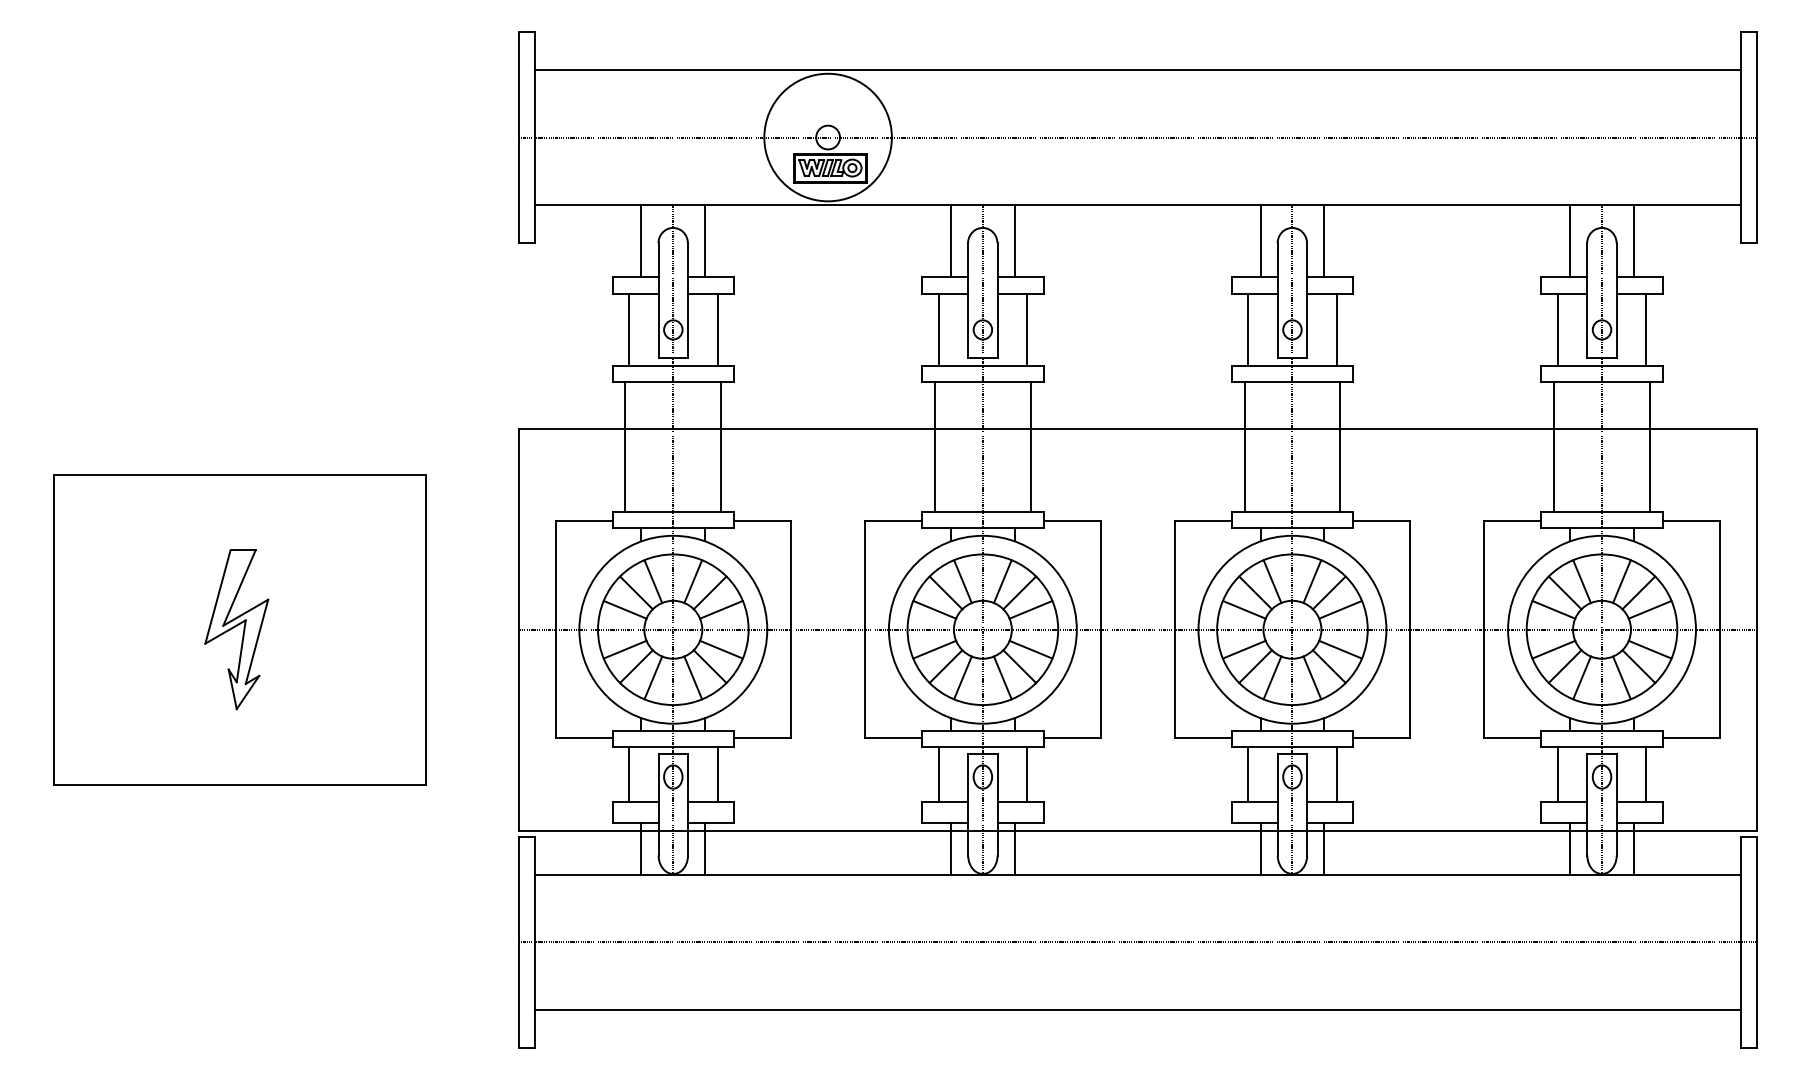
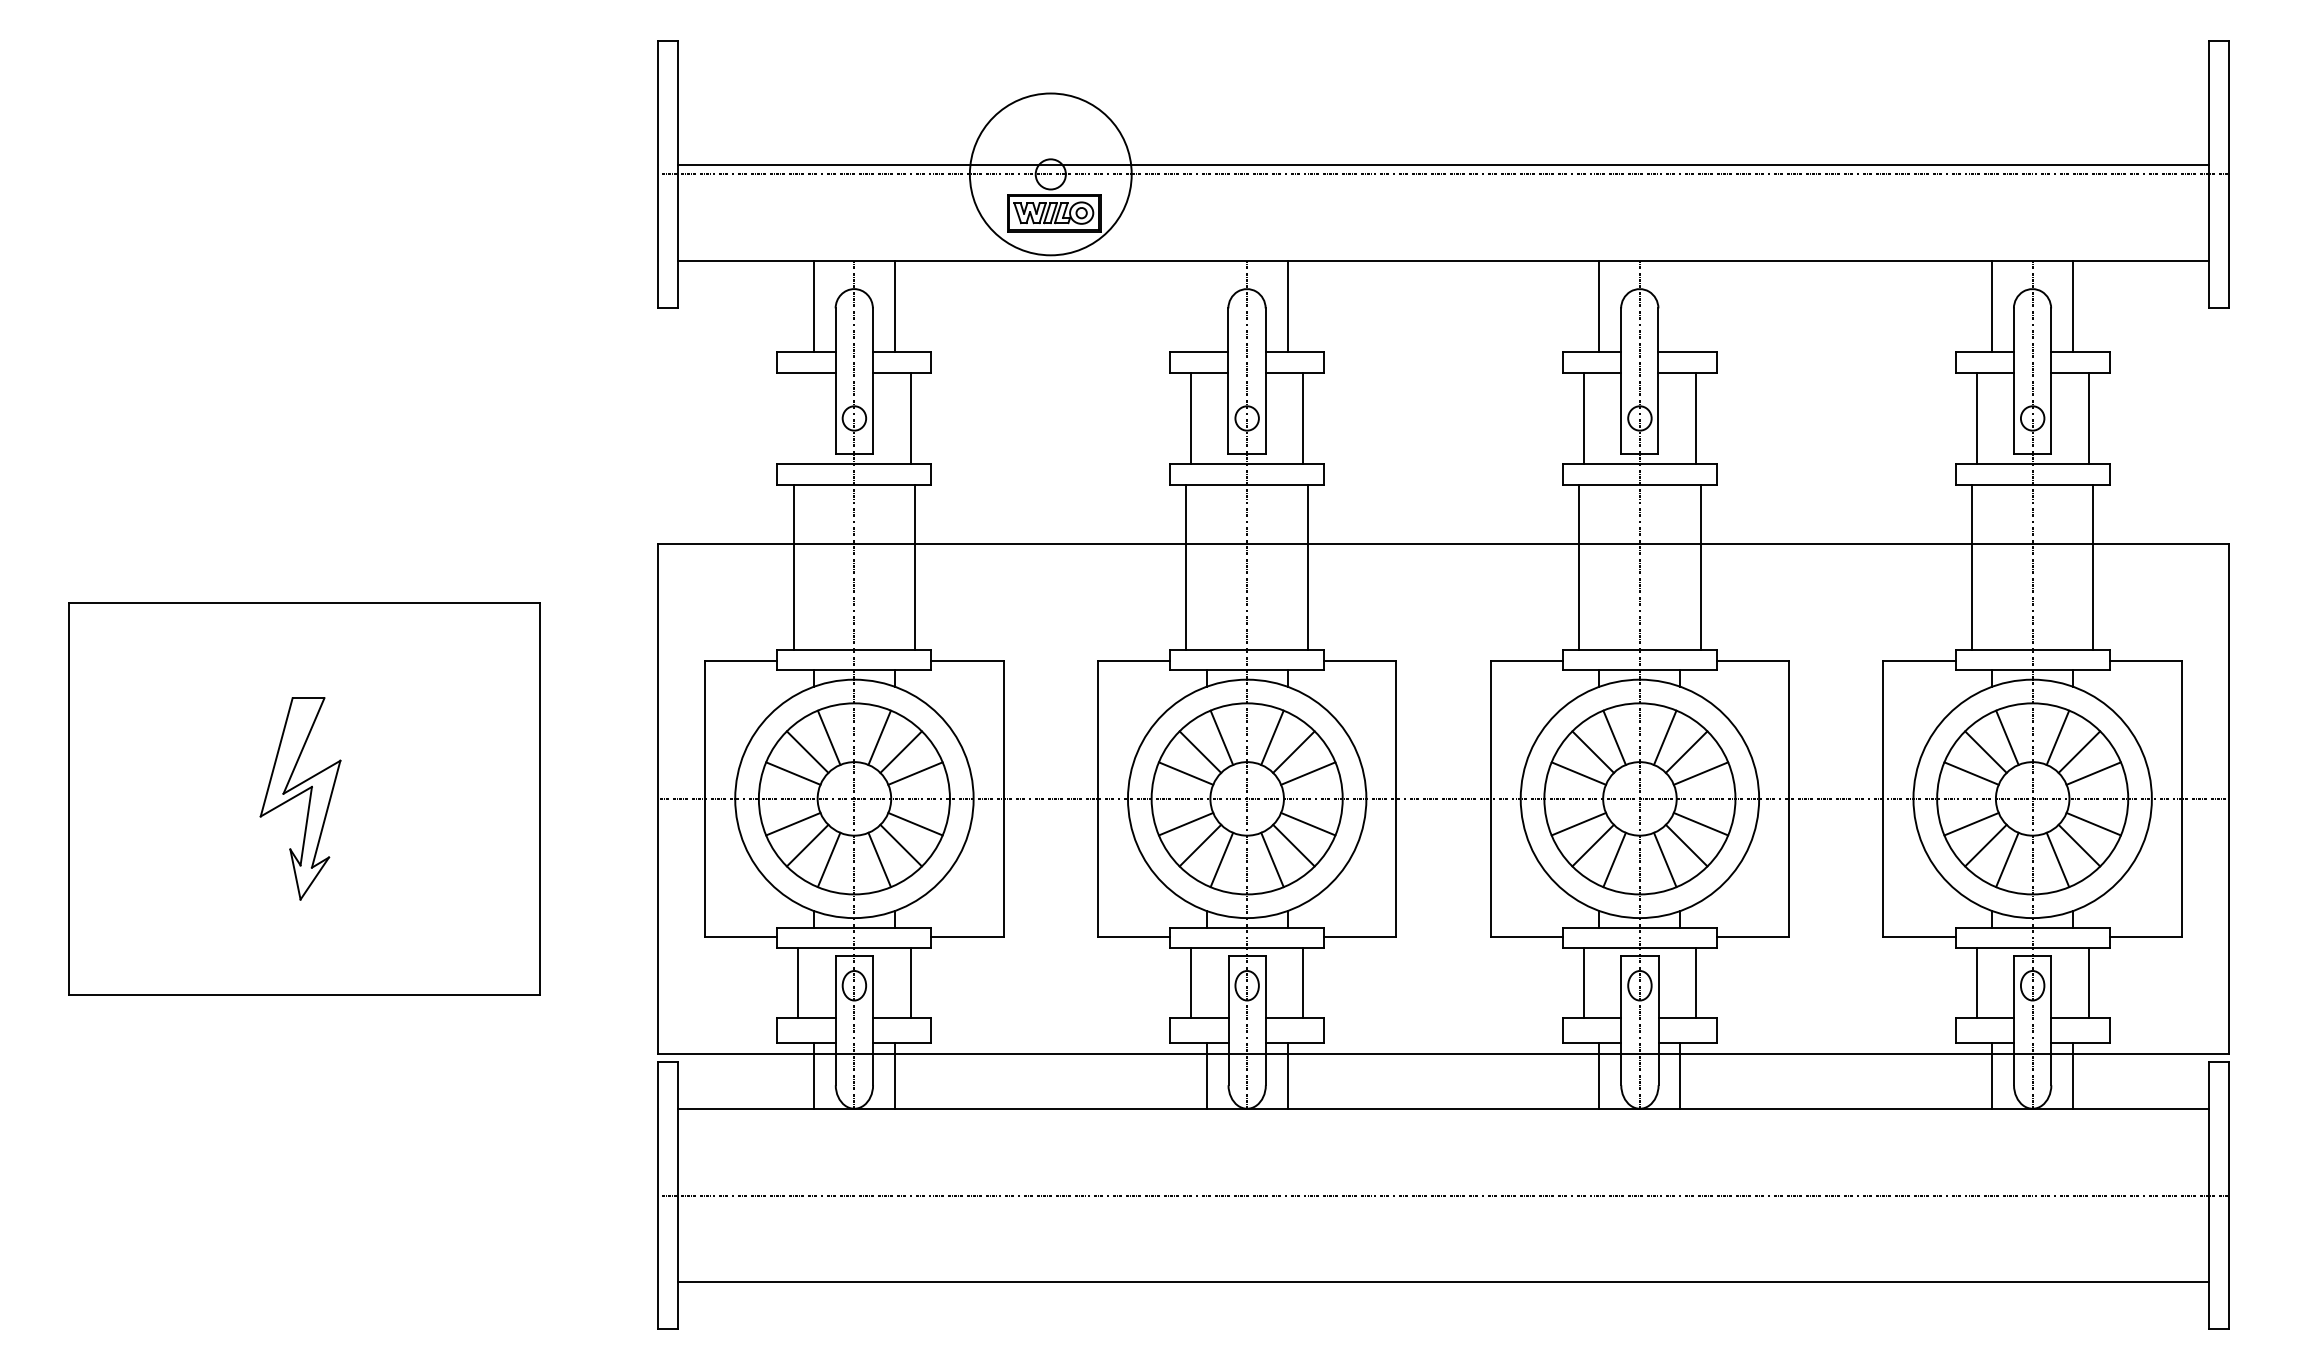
line: (1137, 69) -> (1443, 165), moved
line: (950, 240) -> (1206, 305), removed
line: (1324, 240) -> (1680, 305), removed
line: (629, 329) -> (798, 418), removed

